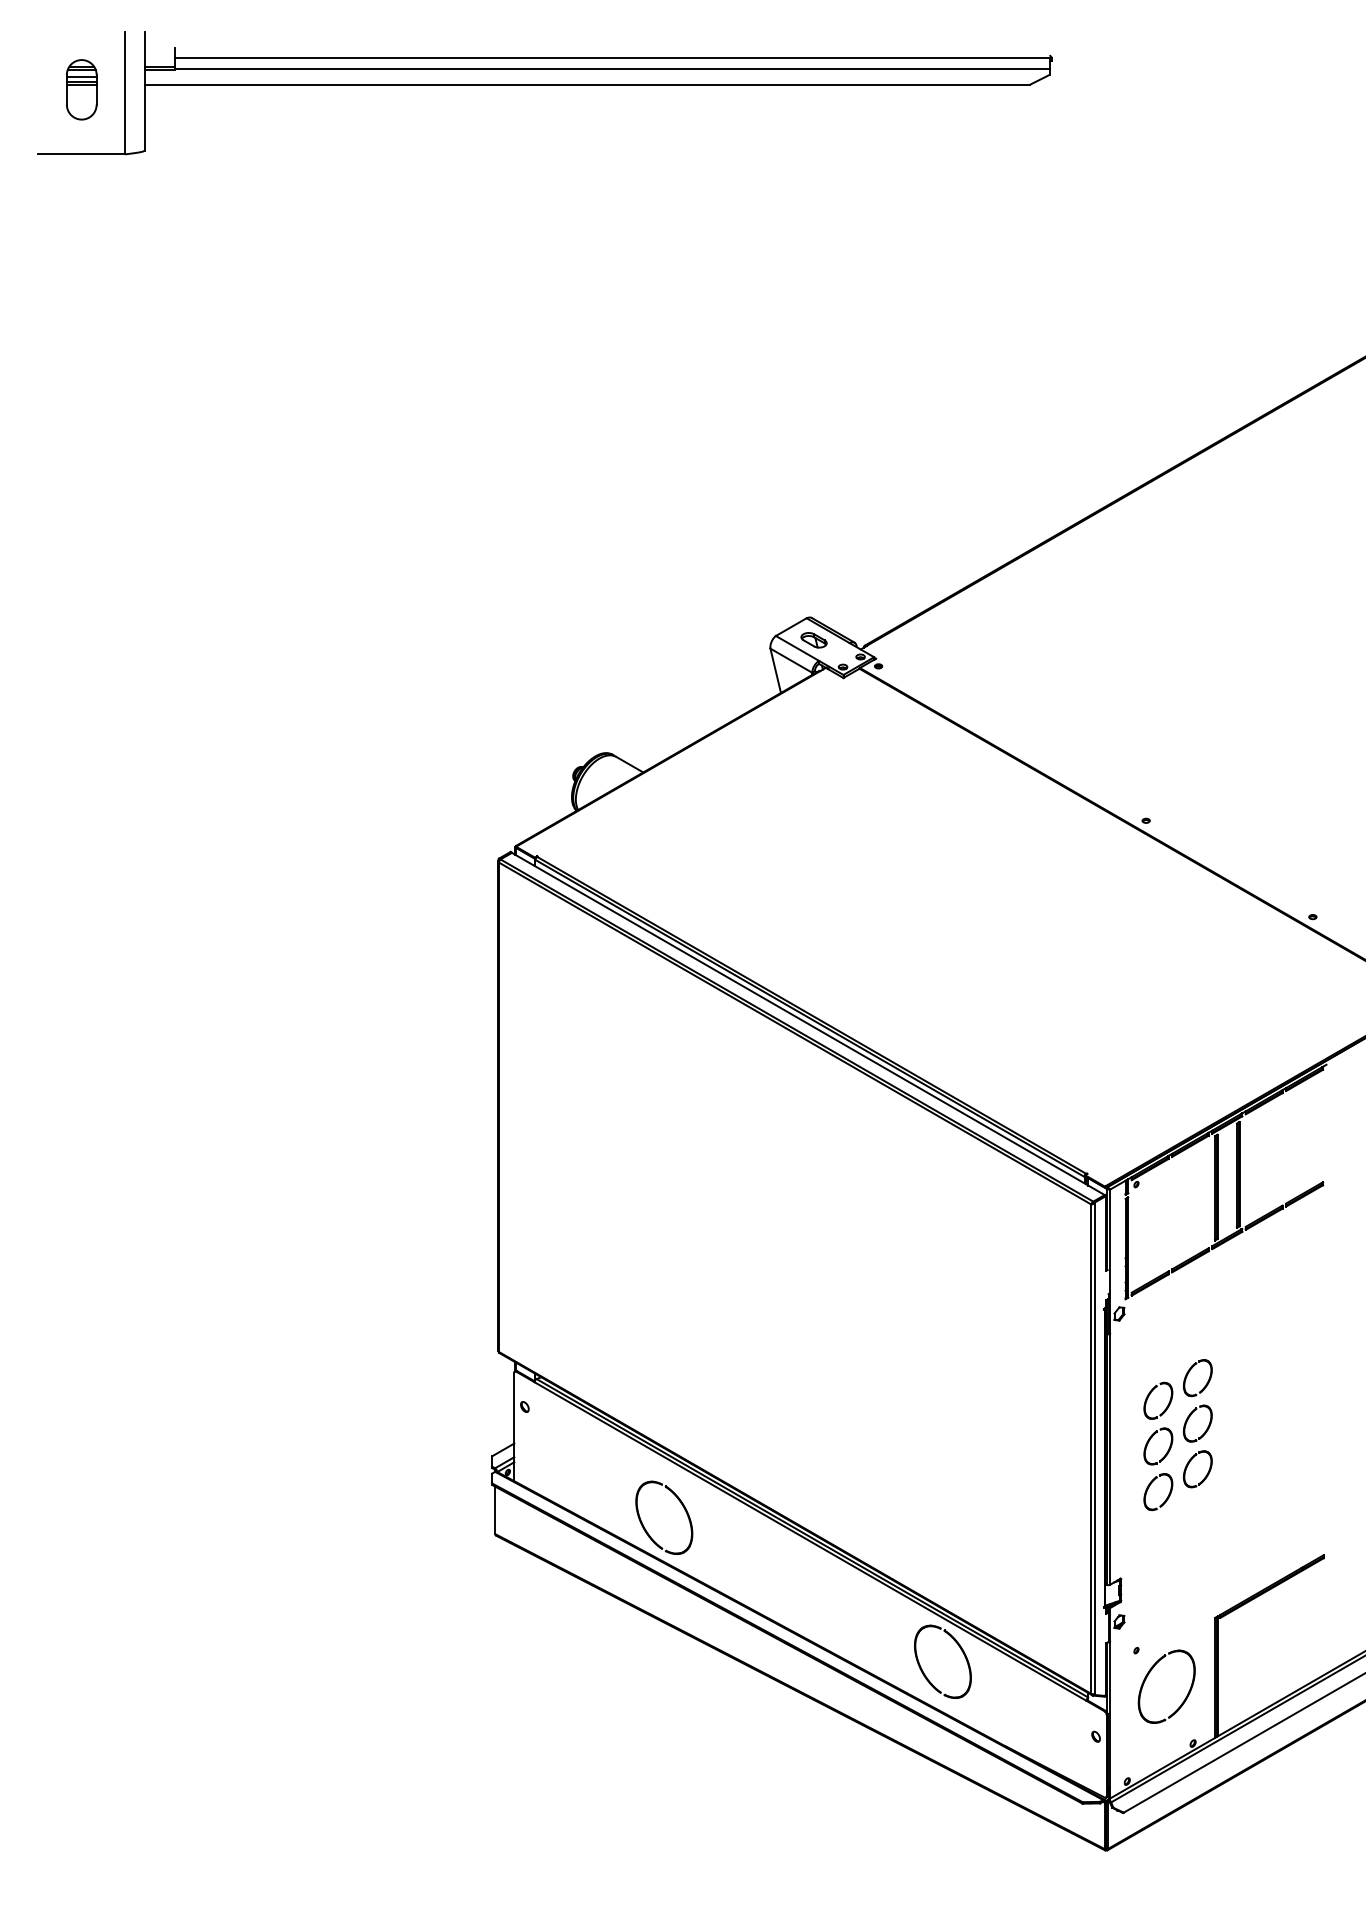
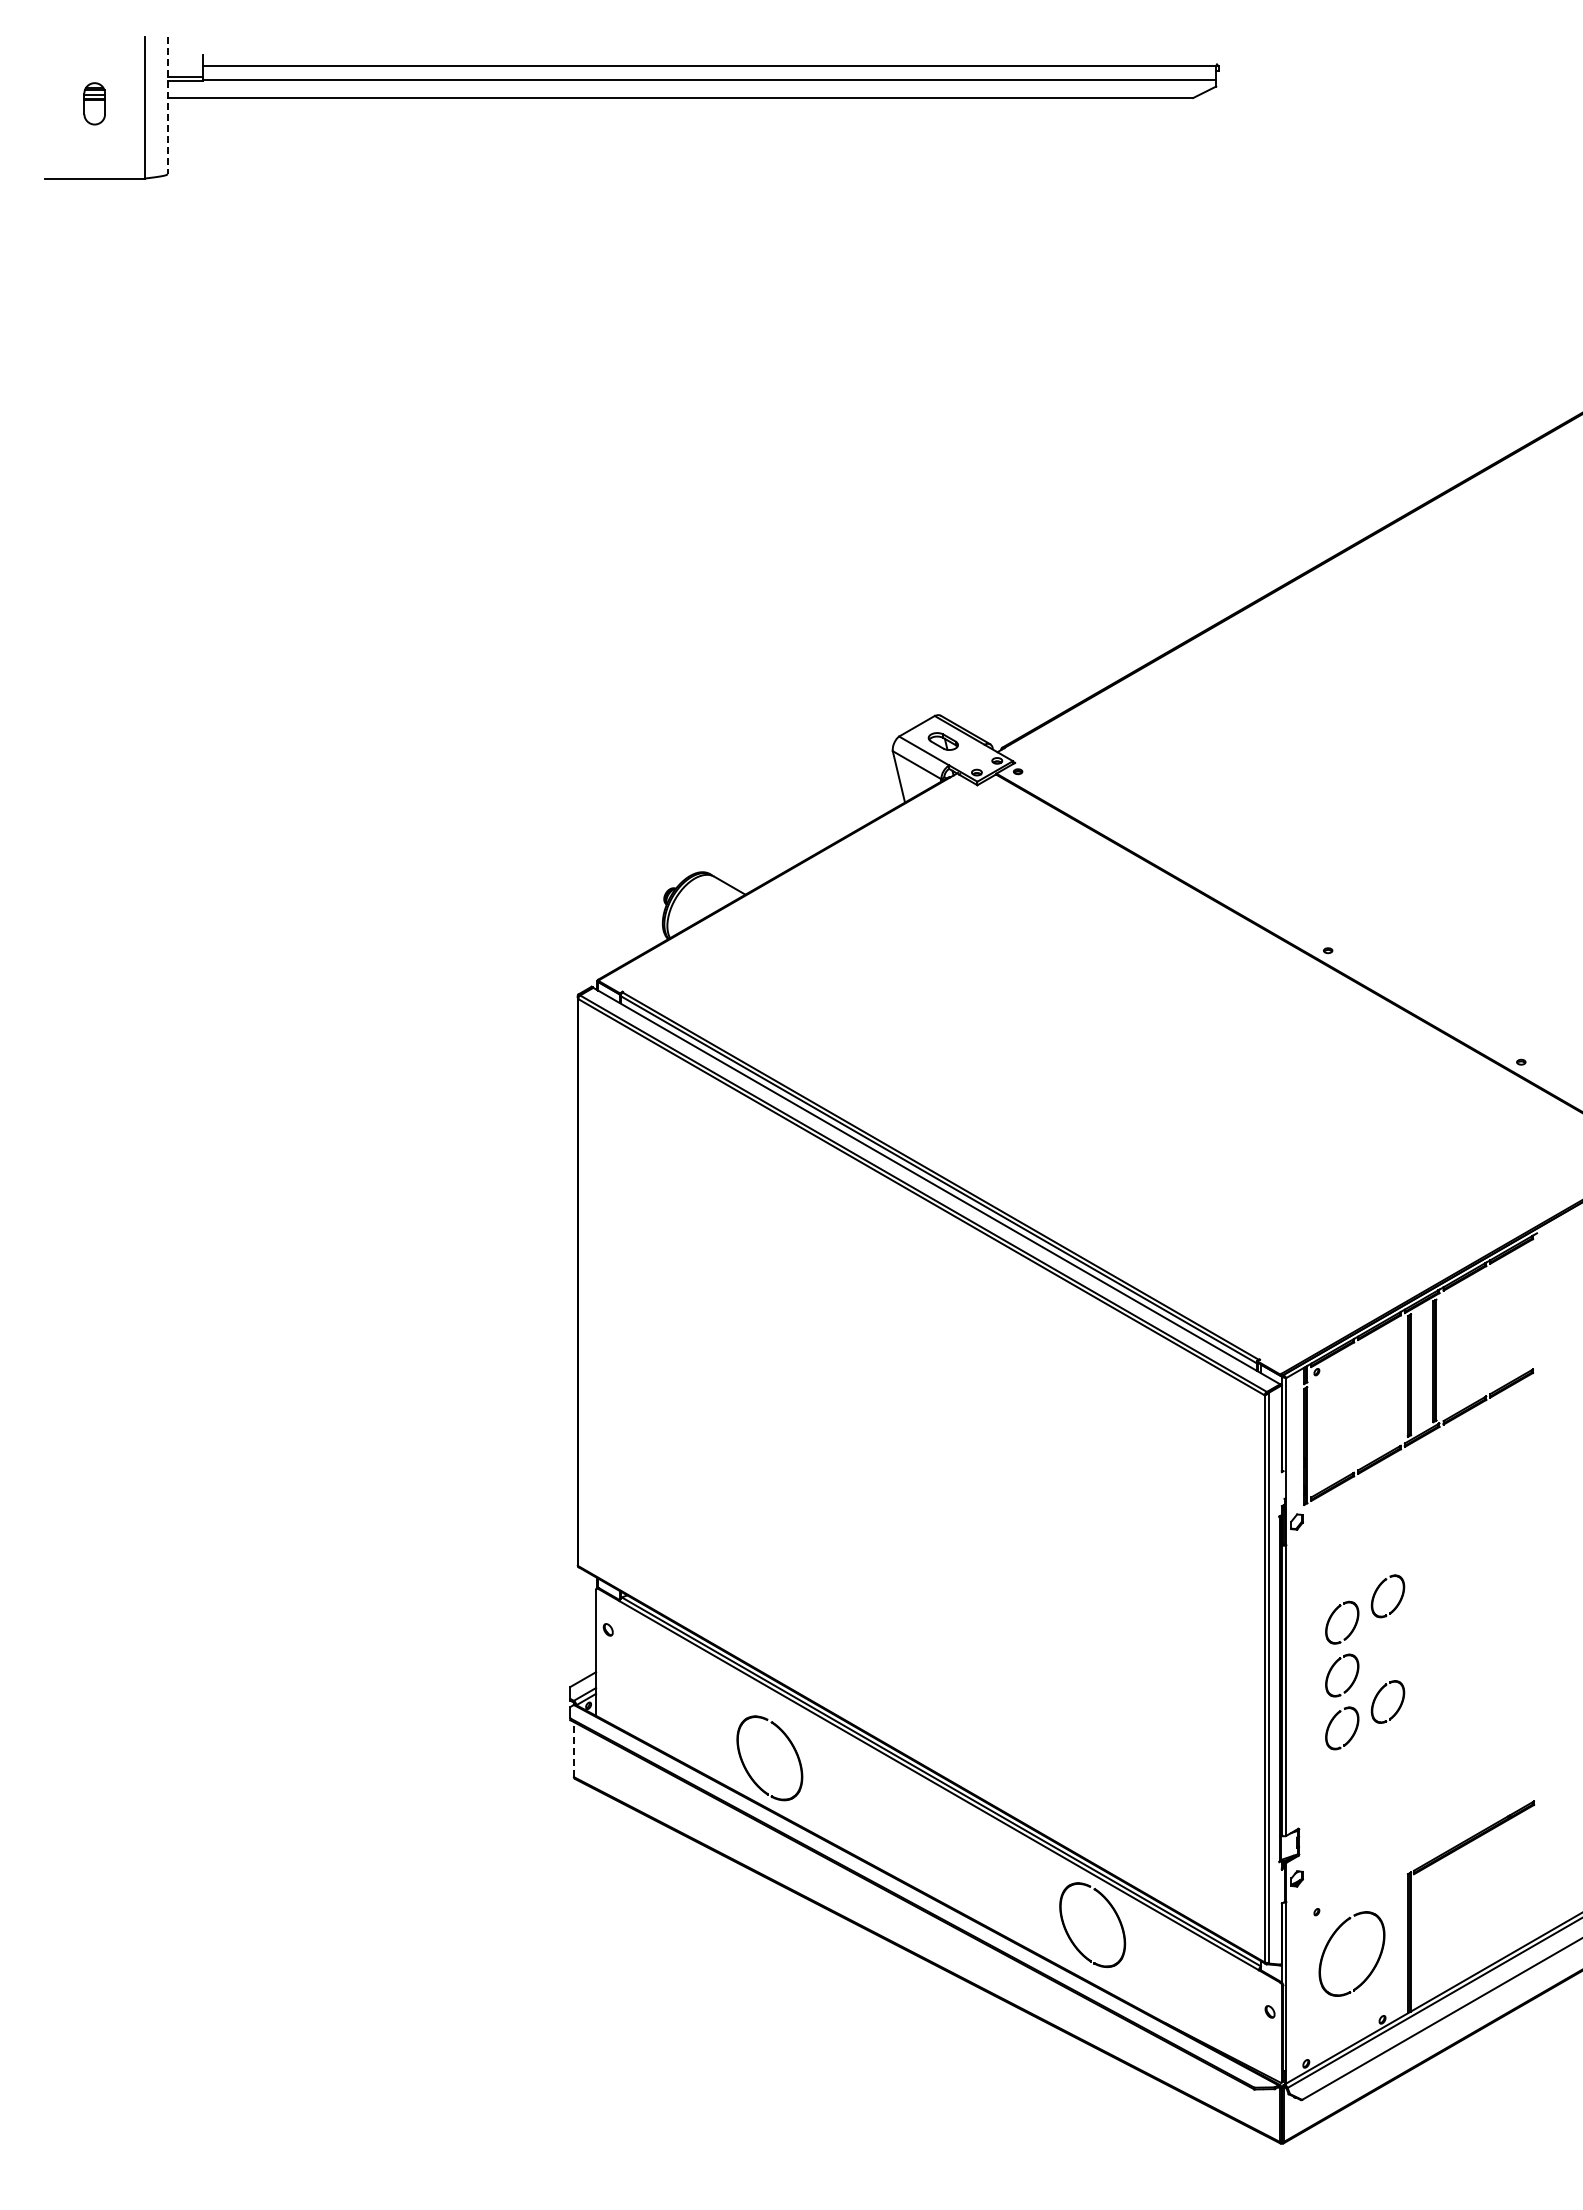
part: (81, 89) -> (94, 103), size x0.6
line: (144, 91) -> (167, 105), solid -> dashed
part: (1189, 1417) -> (1378, 1642), removed
line: (494, 1510) -> (573, 1749), solid -> dashed

